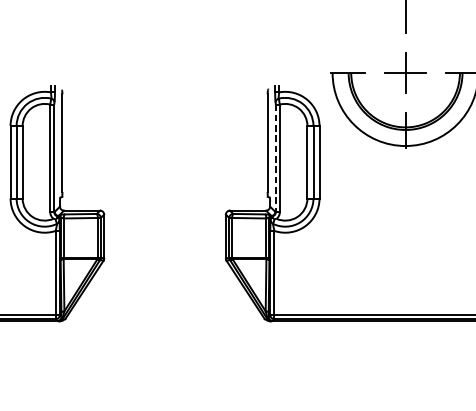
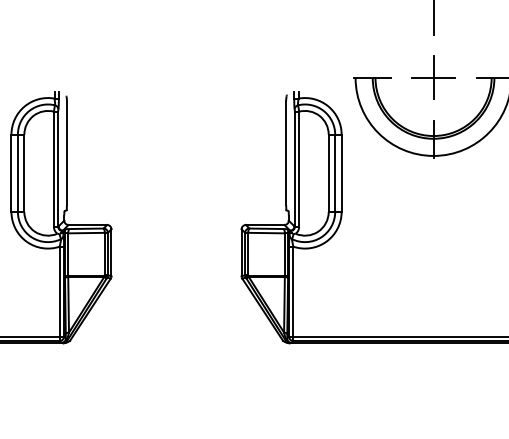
line: (275, 158) -> (294, 169), dashed -> solid

